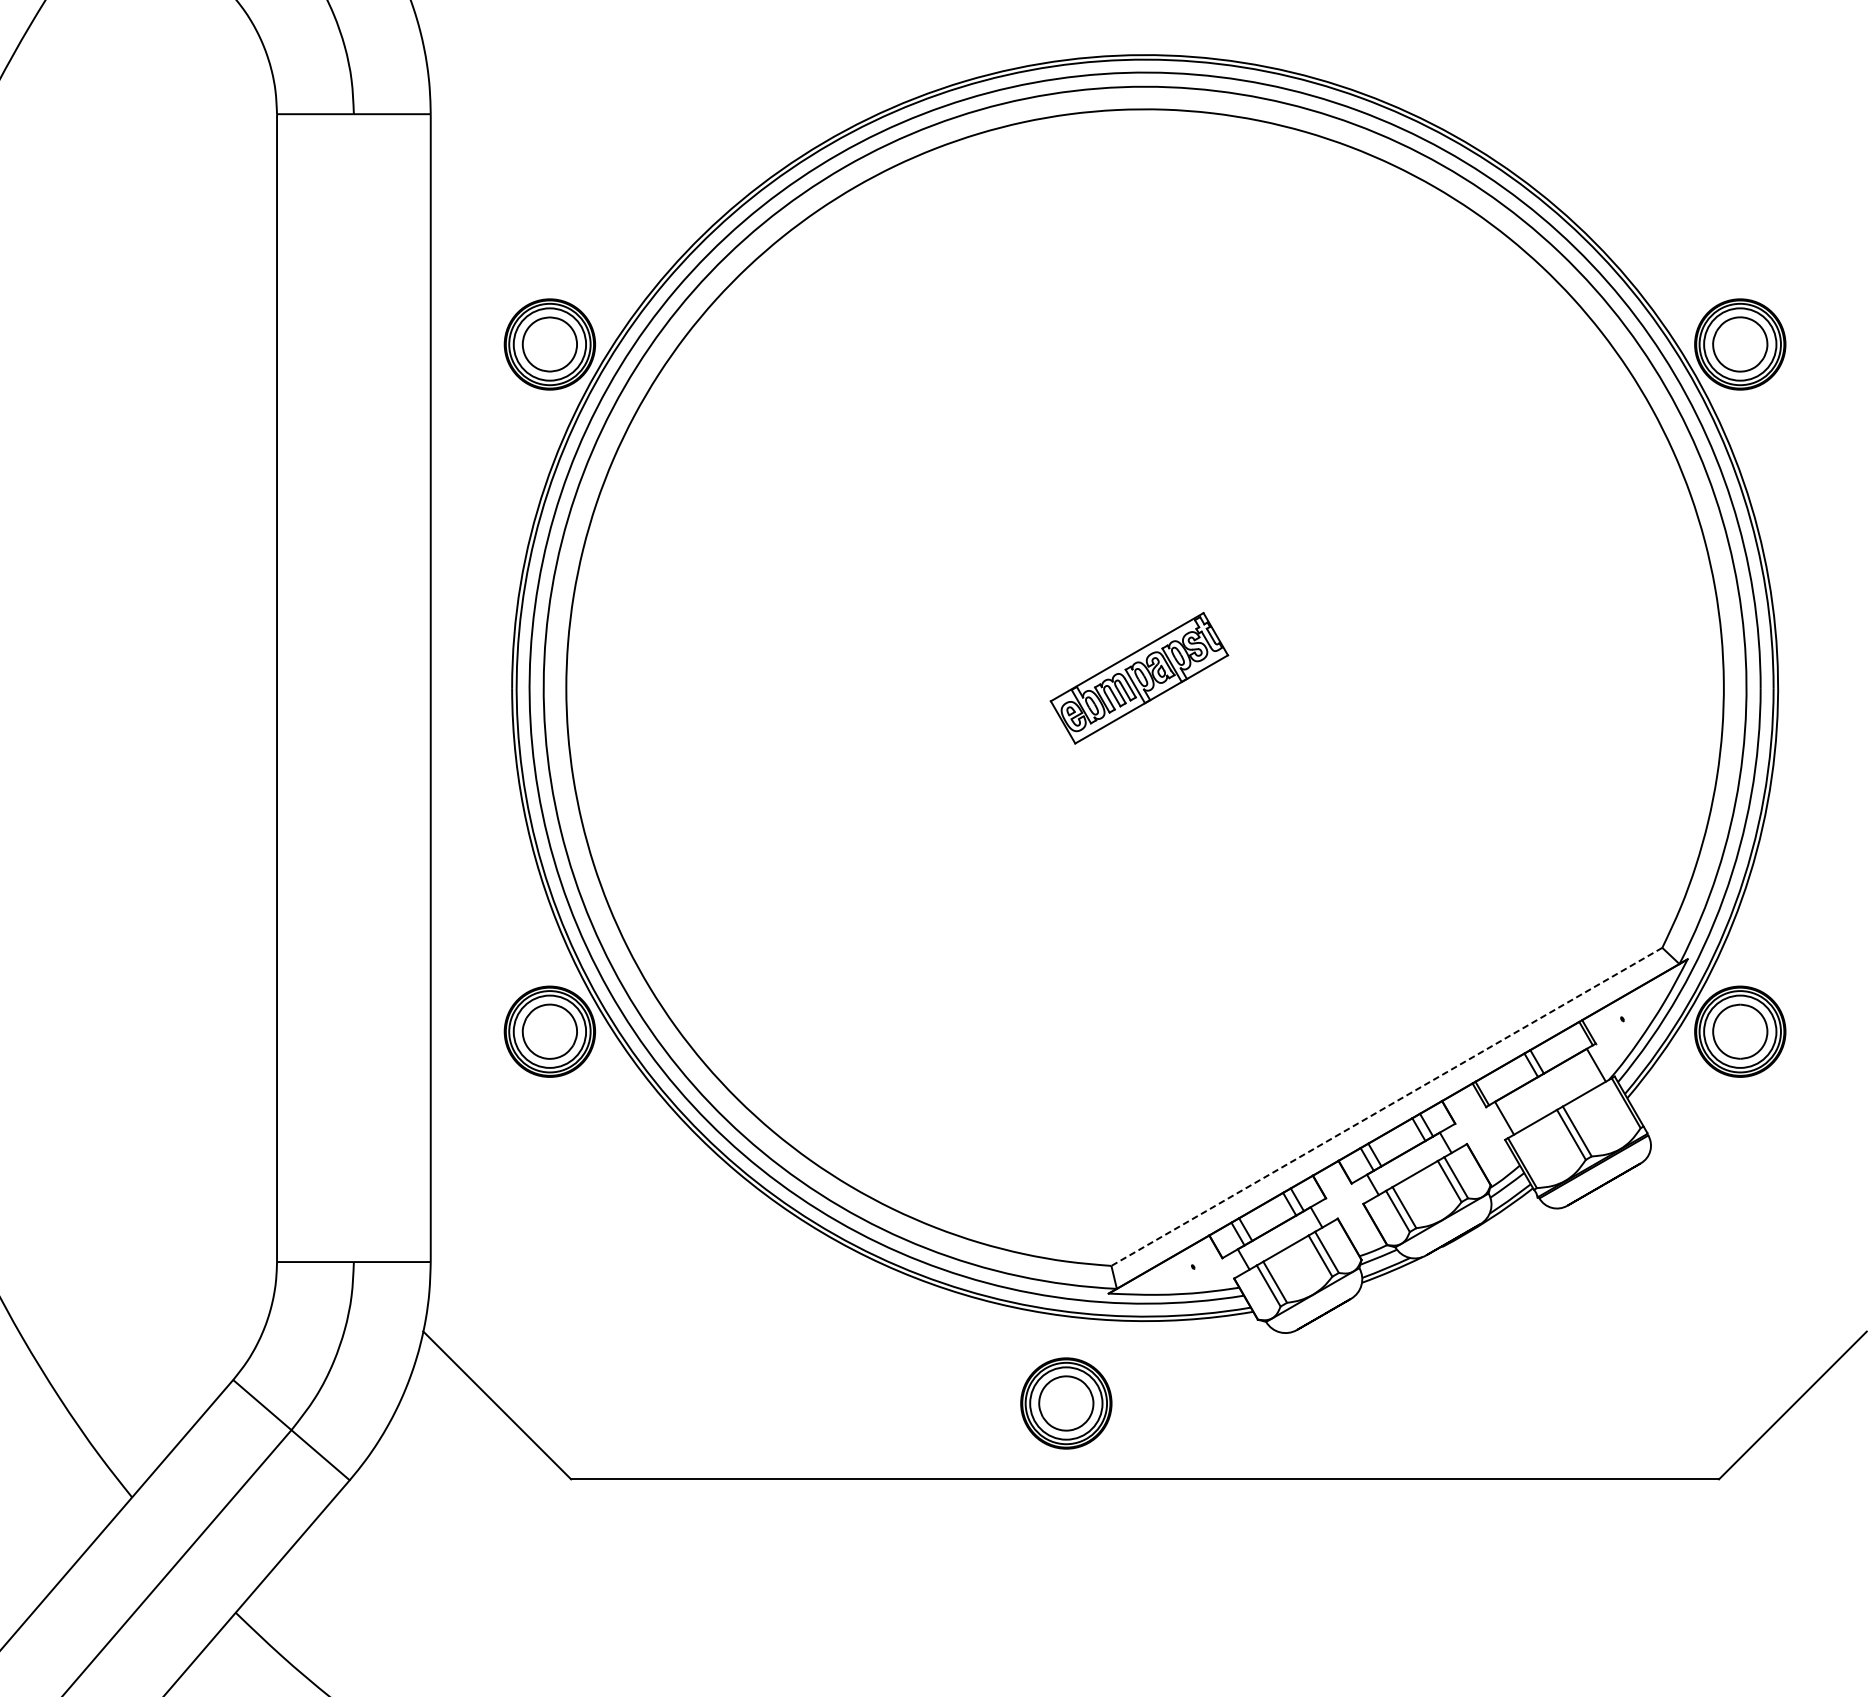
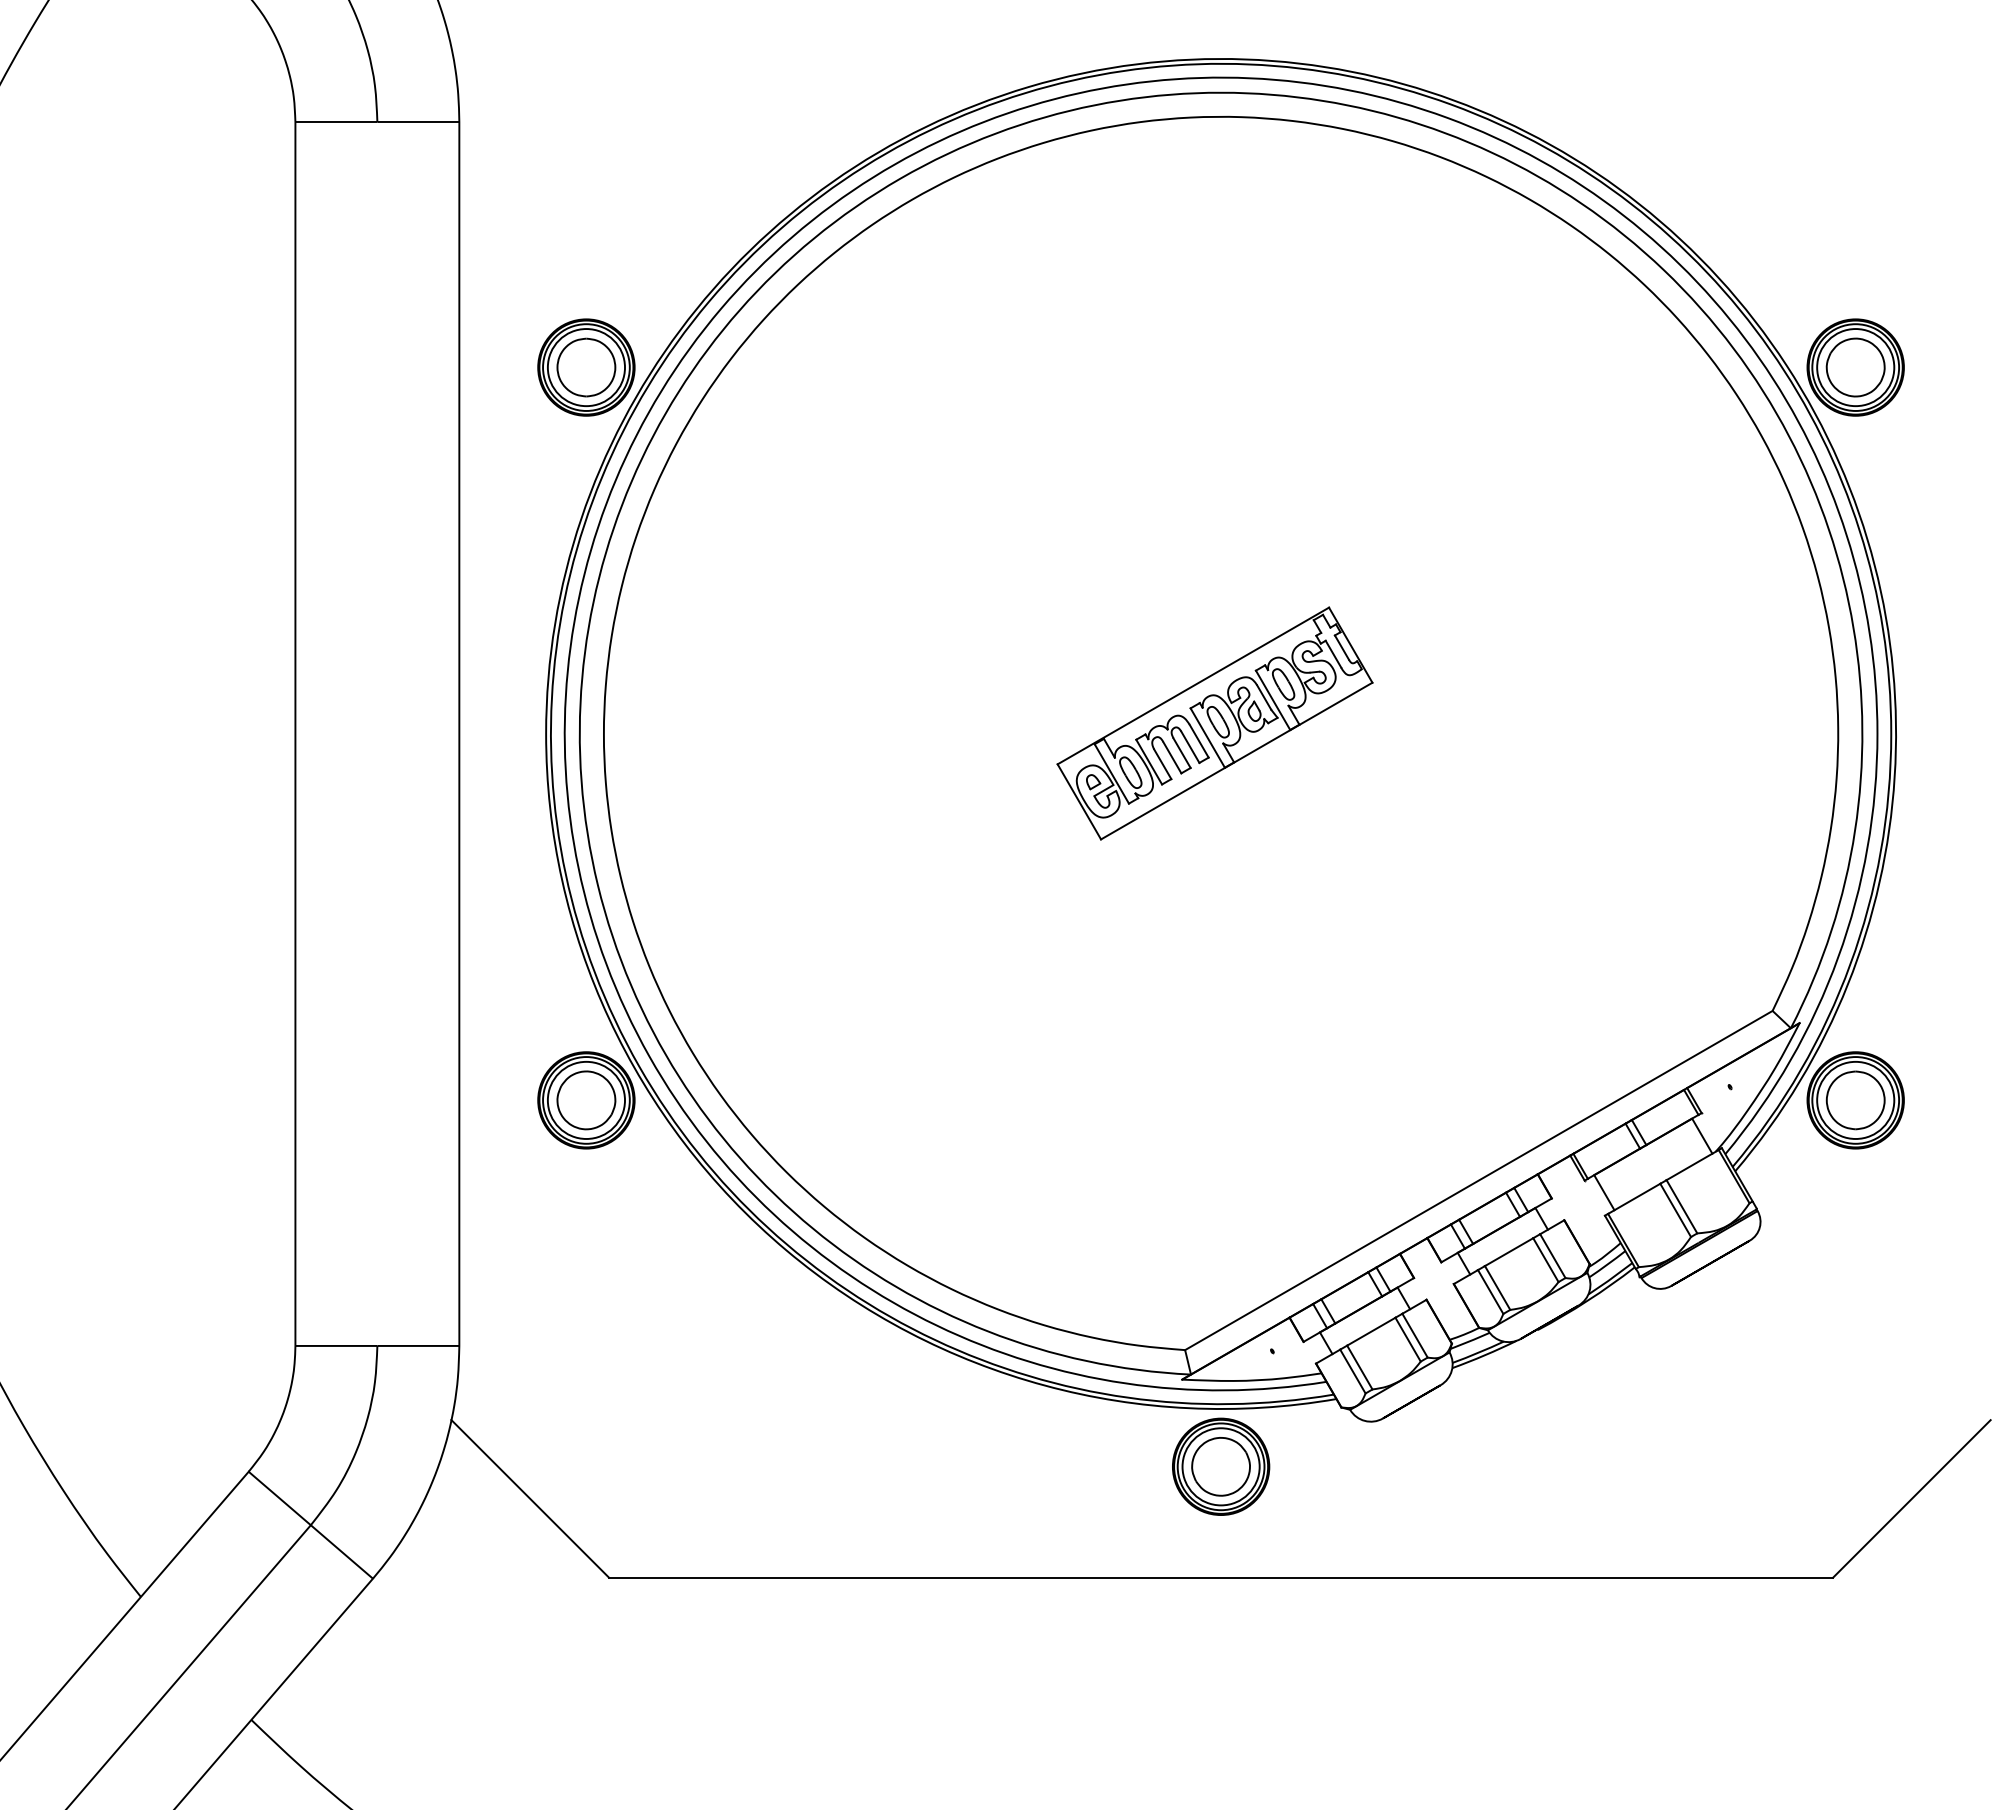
part: (1138, 678) -> (1214, 723), size x1.67
line: (1386, 1106) -> (1478, 1180), dashed -> solid
part: (1066, 1403) -> (1221, 1466), moved

